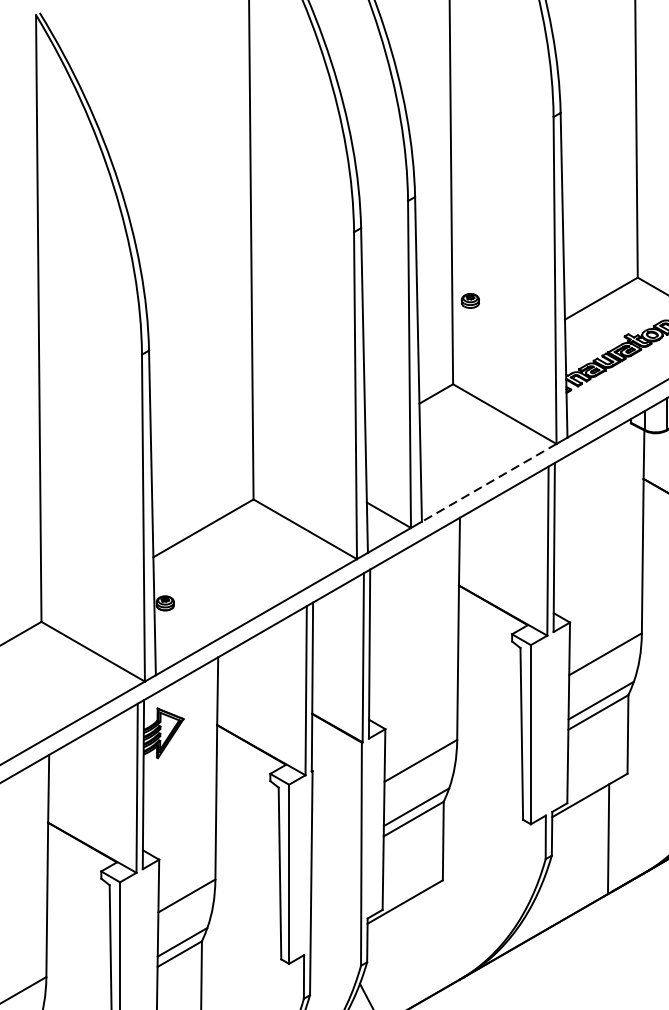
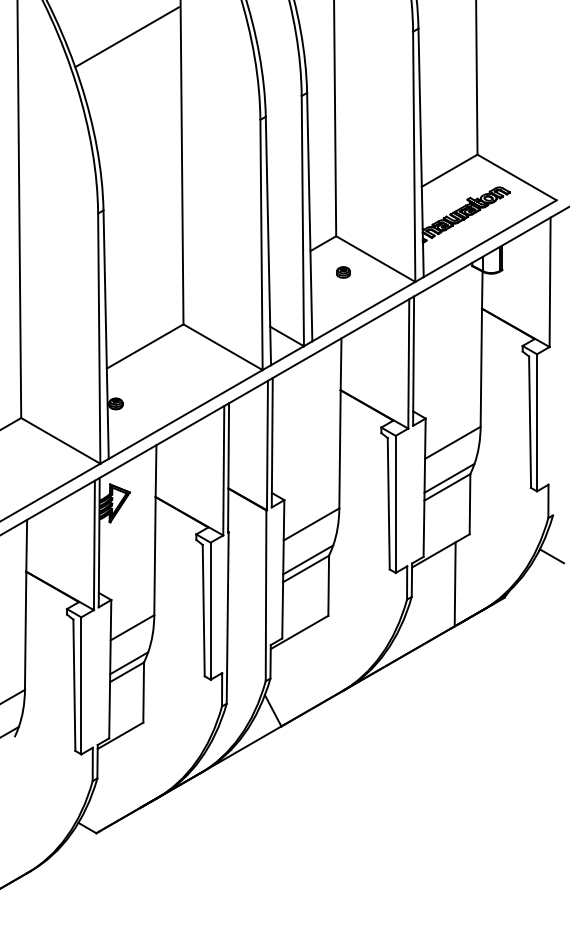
line: (180, 124) -> (127, 37), added
part: (470, 300) -> (343, 272), moved
line: (488, 482) -> (363, 311), dashed -> solid

